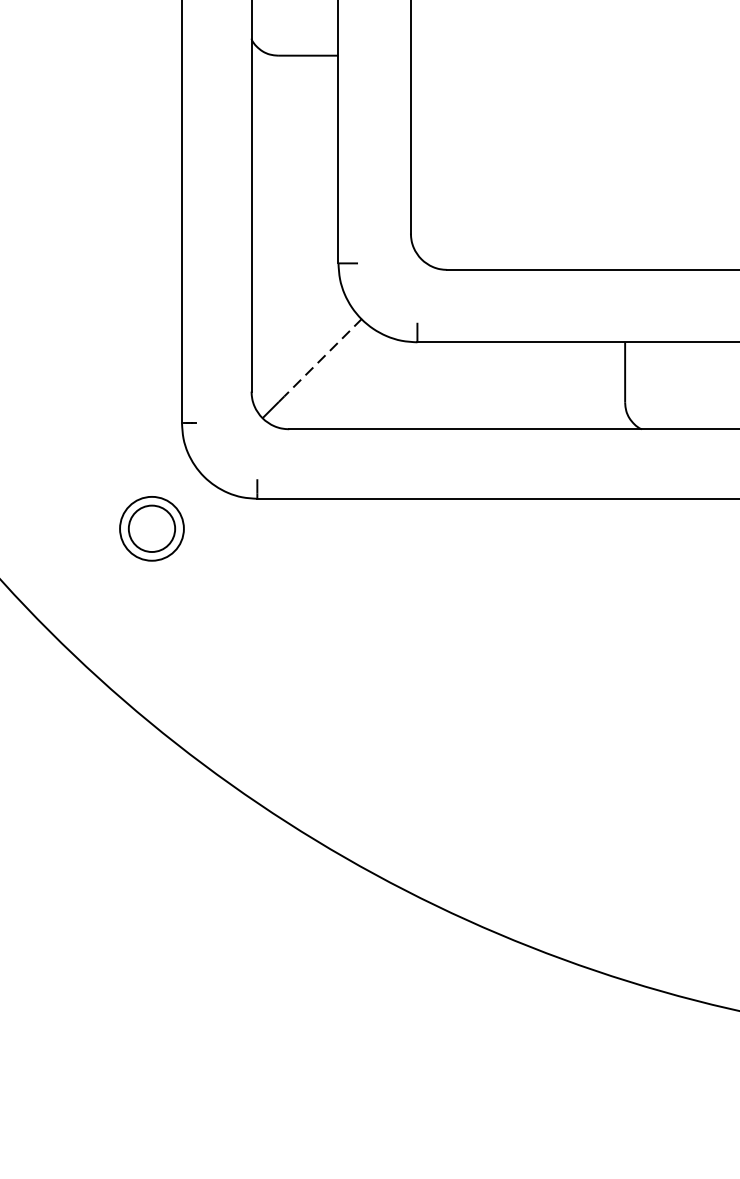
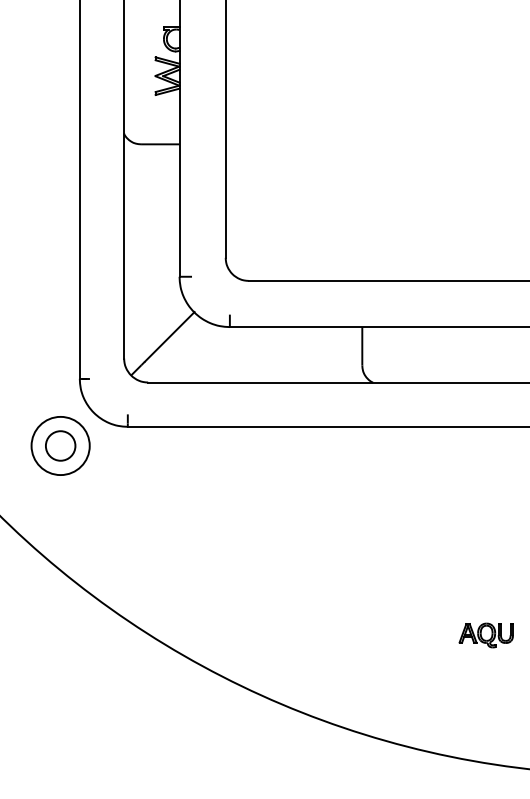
line: (322, 358) -> (169, 337), dashed -> solid
circle: (151, 528) -> (60, 445), size x1.43

